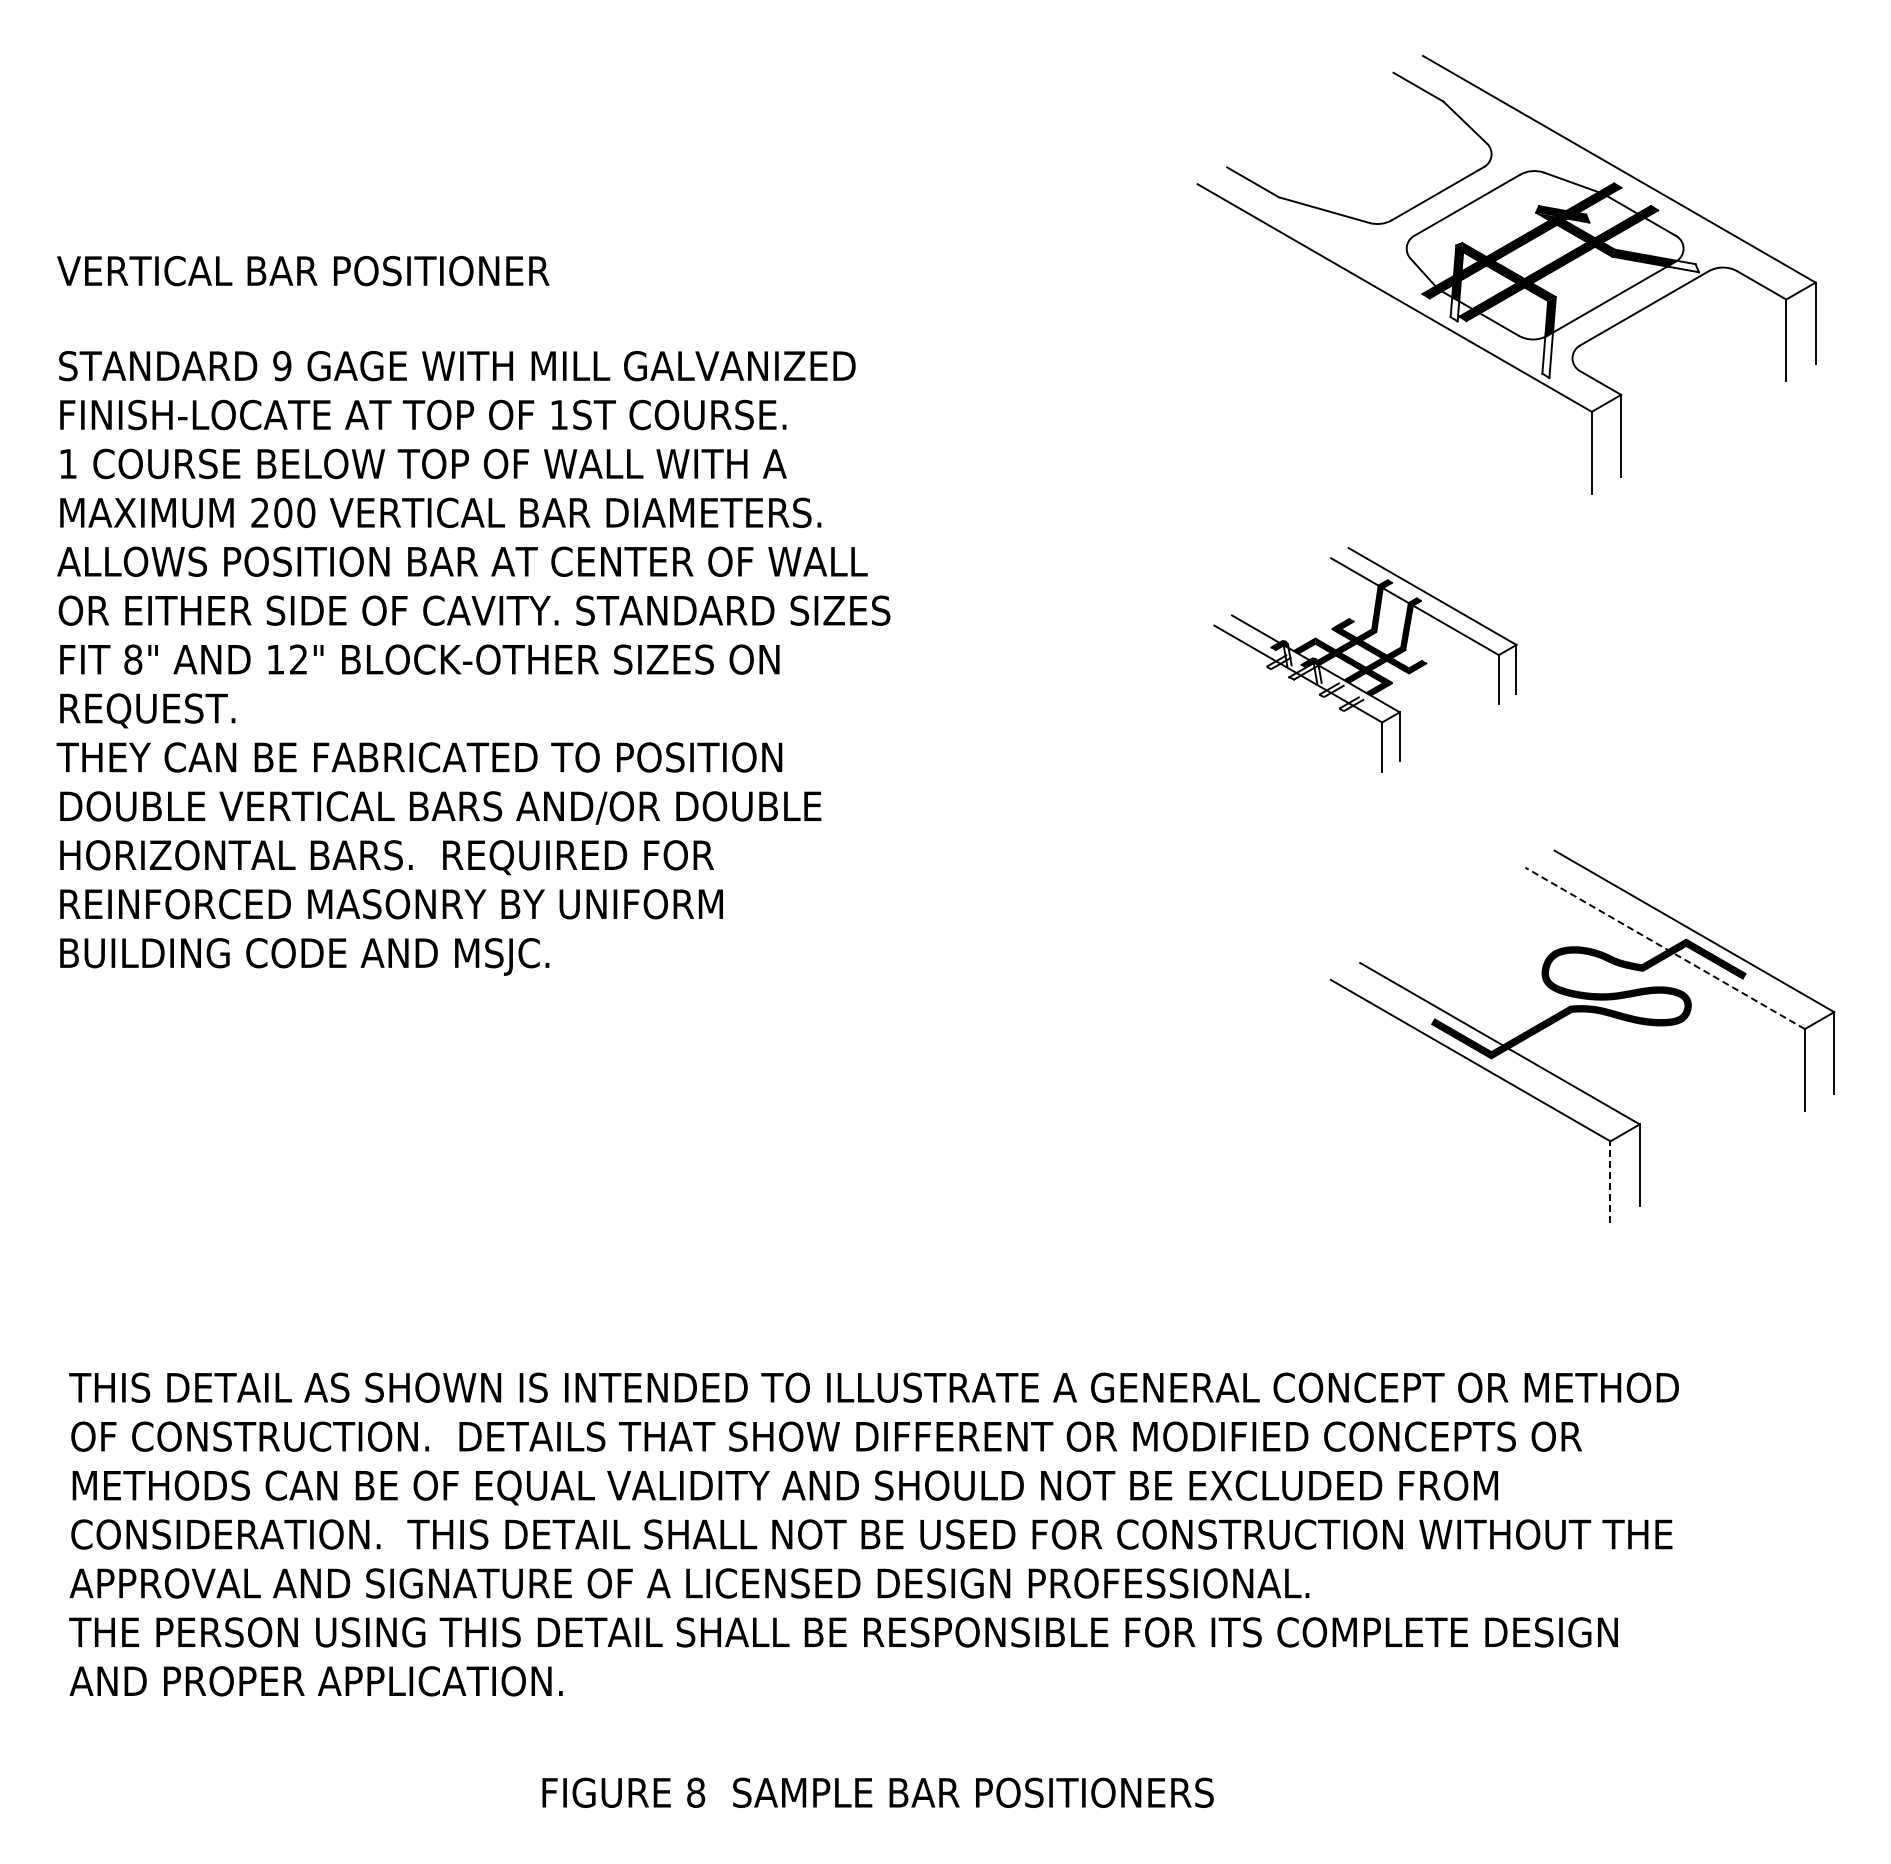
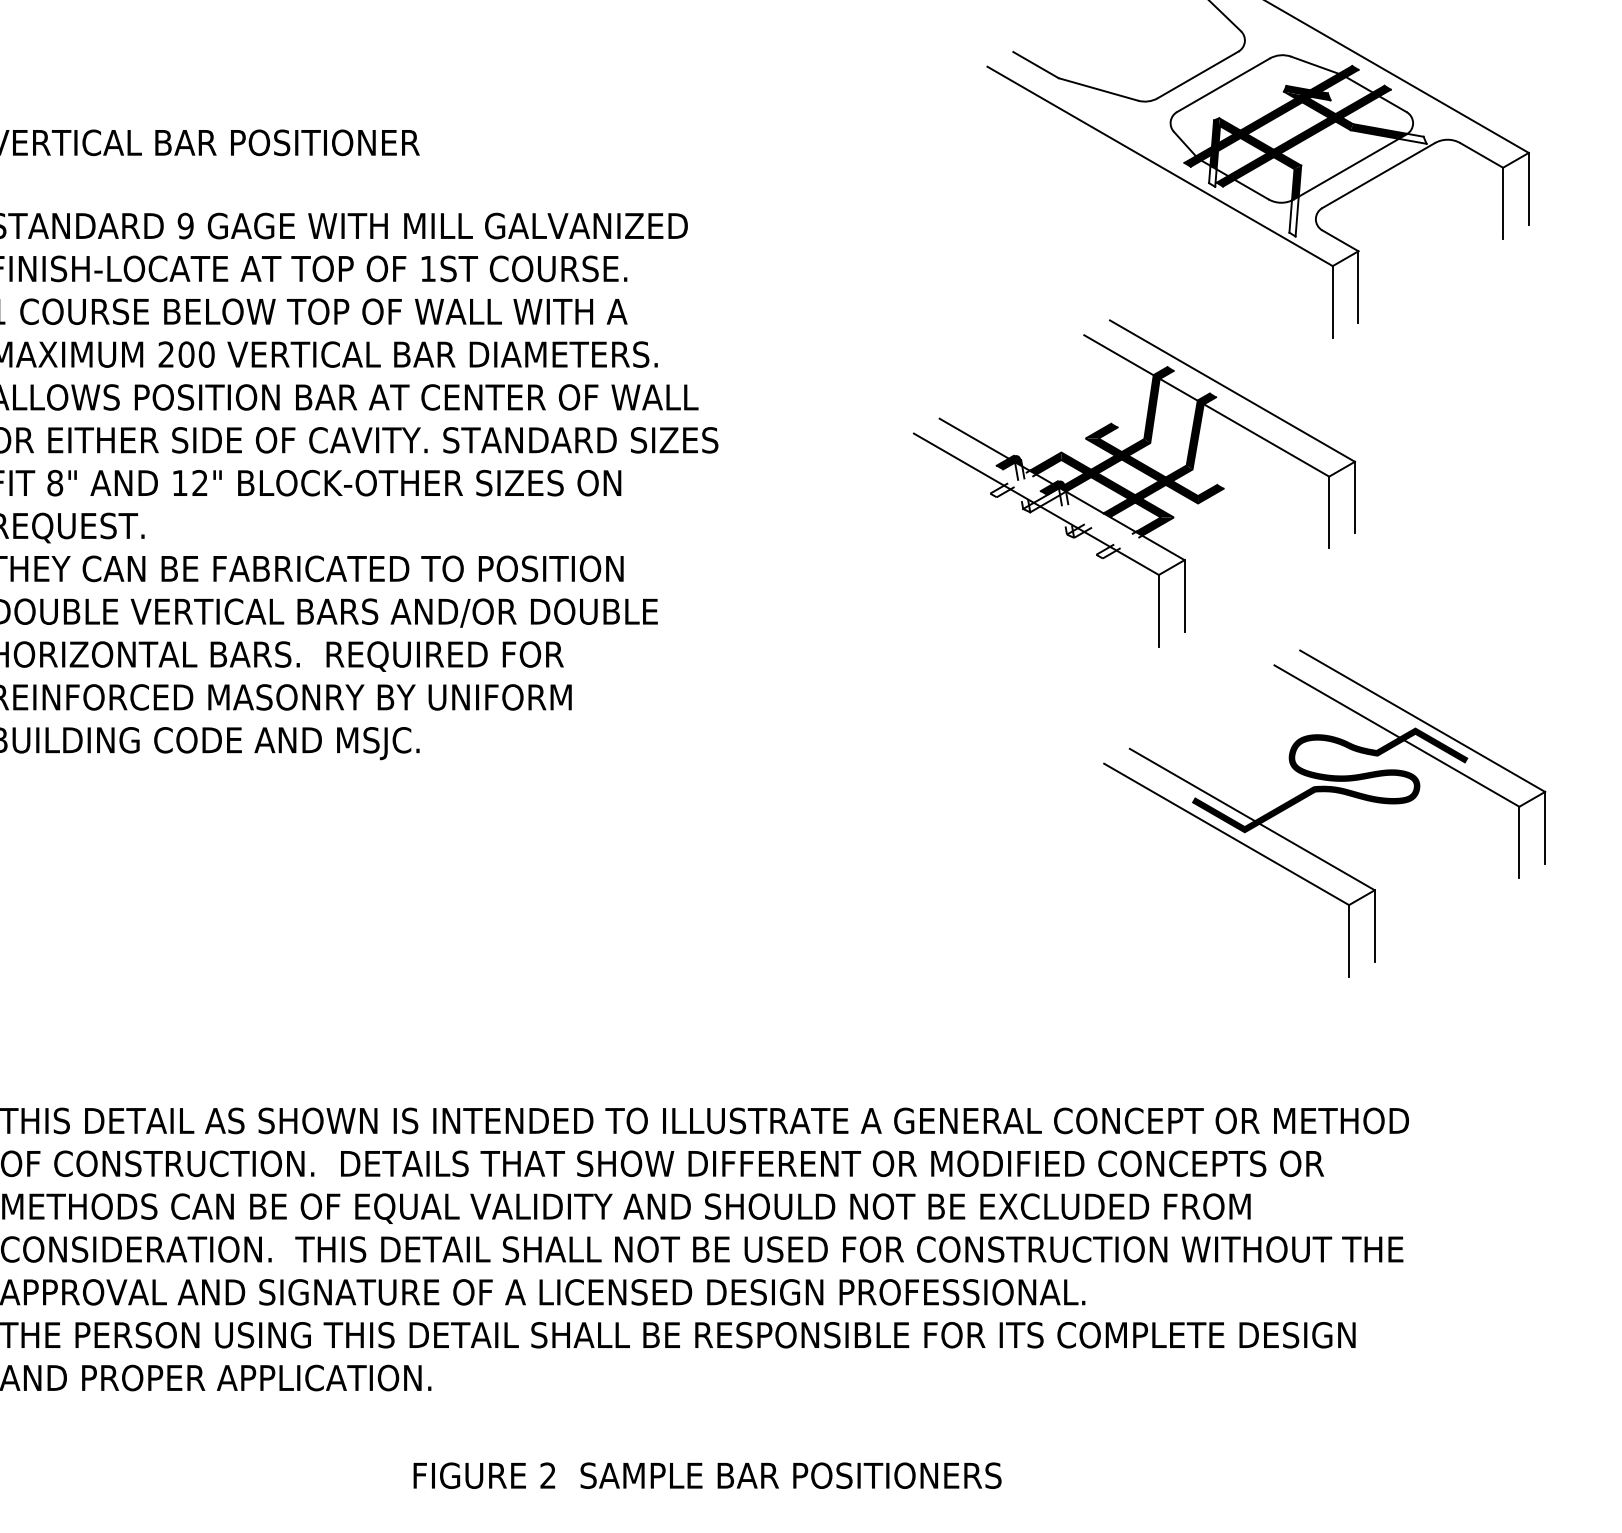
part: (1365, 659) -> (1134, 483), size x1.67
line: (1664, 948) -> (1396, 736), dashed -> solid
line: (1610, 1182) -> (1349, 941), dashed -> solid
text: (696, 1792) -> (548, 1475), 8 -> 2

